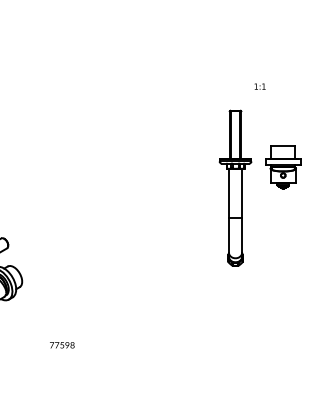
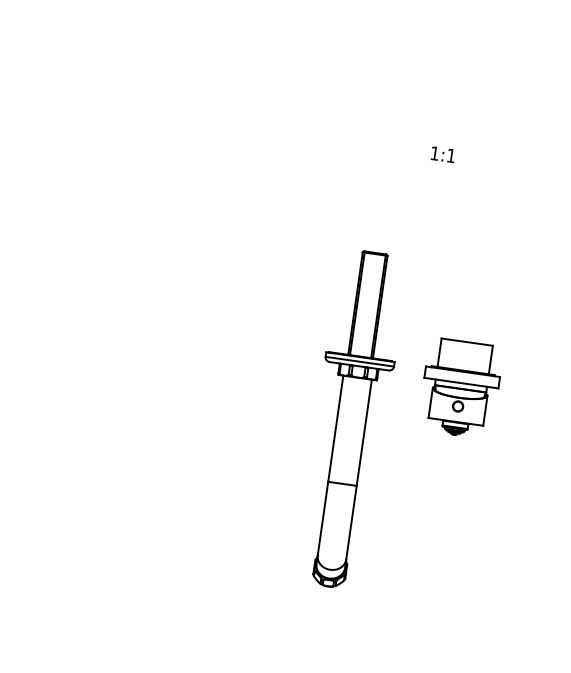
text: (259, 86) -> (441, 154), moved

